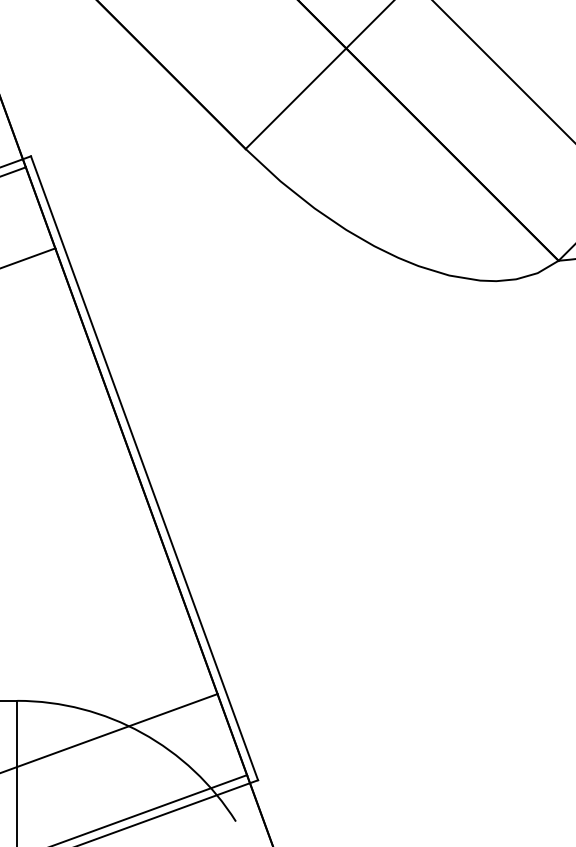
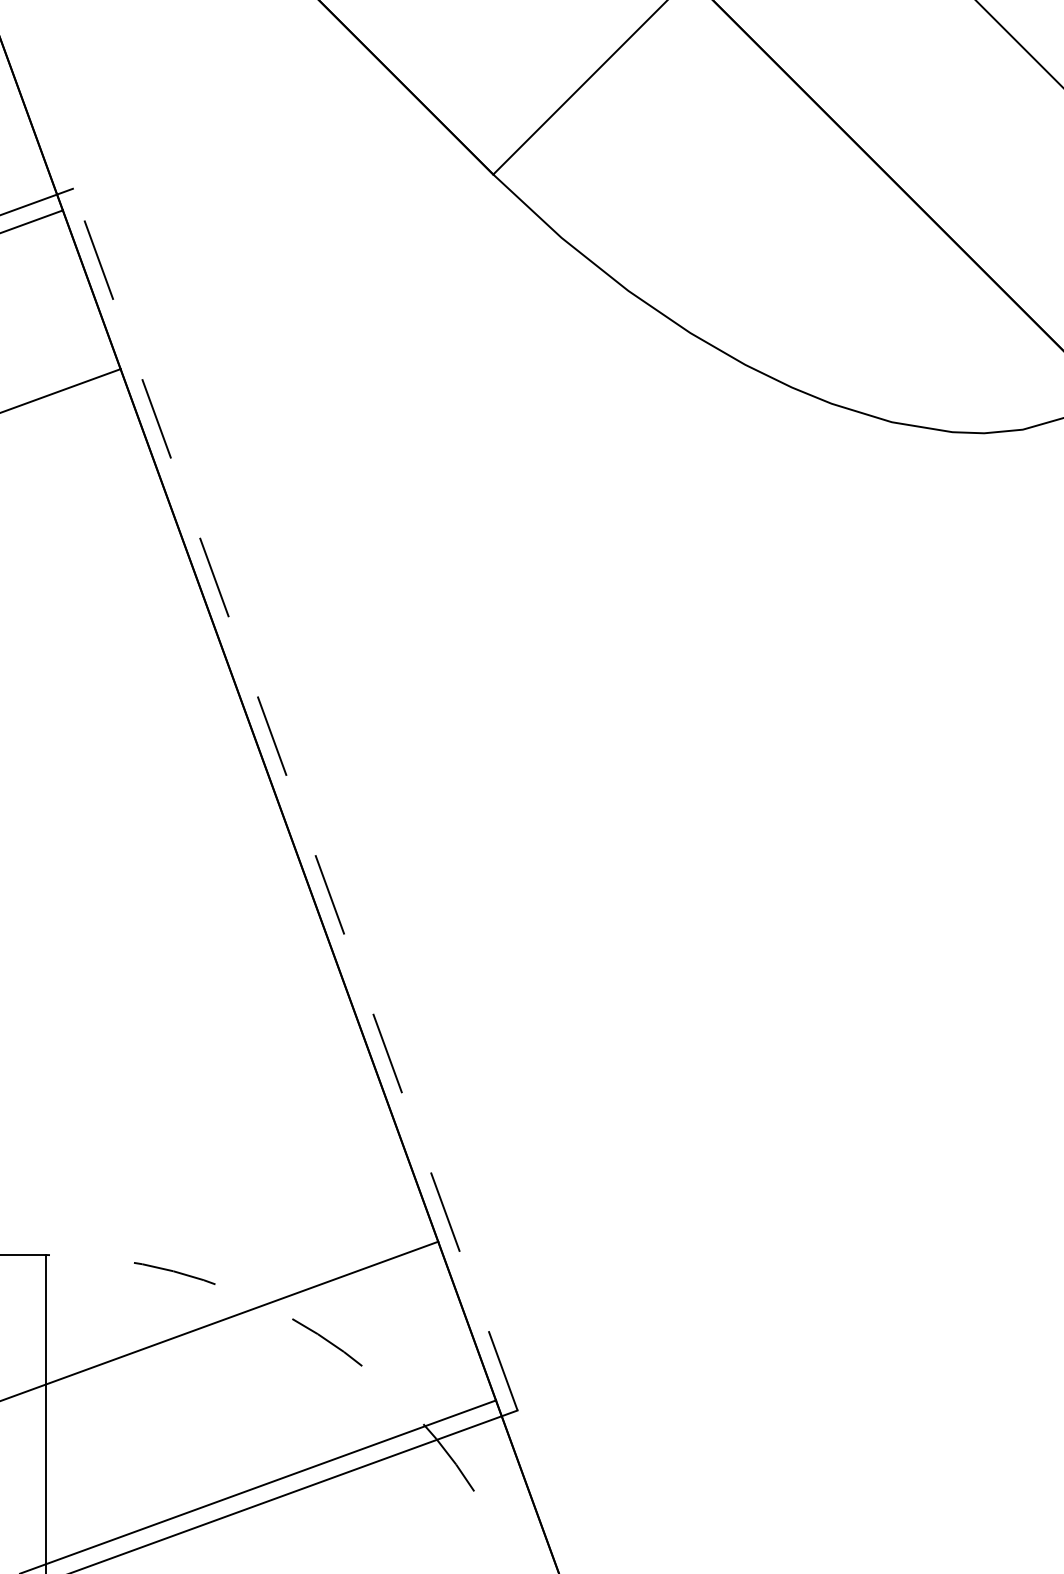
line: (144, 468) -> (295, 800), solid -> dashed
arc: (142, 733) -> (291, 1318), solid -> dashed

